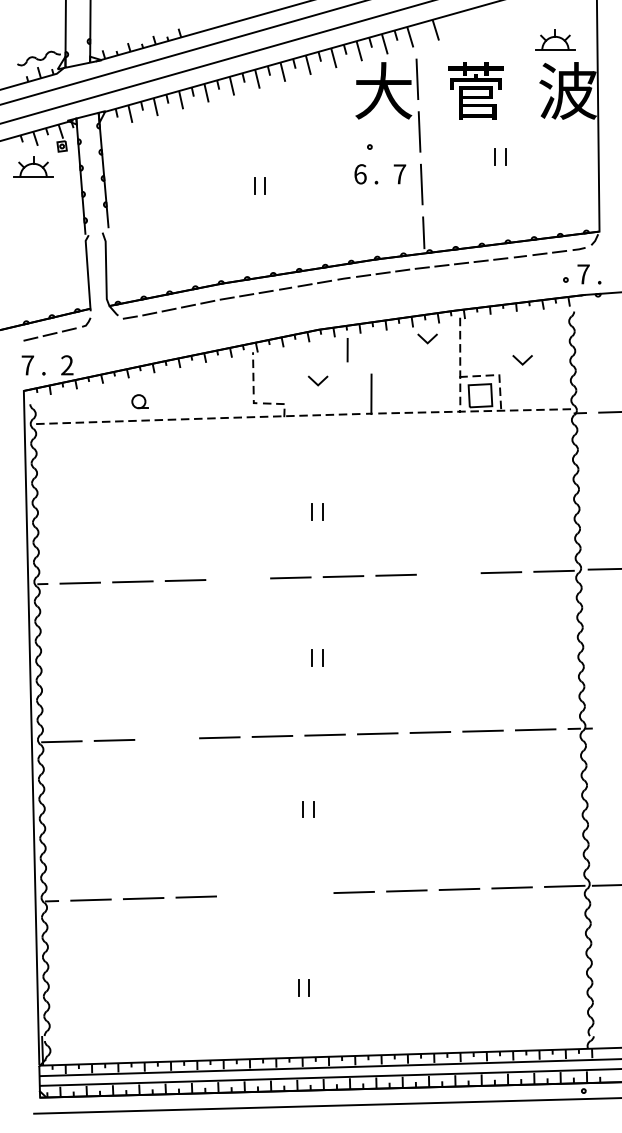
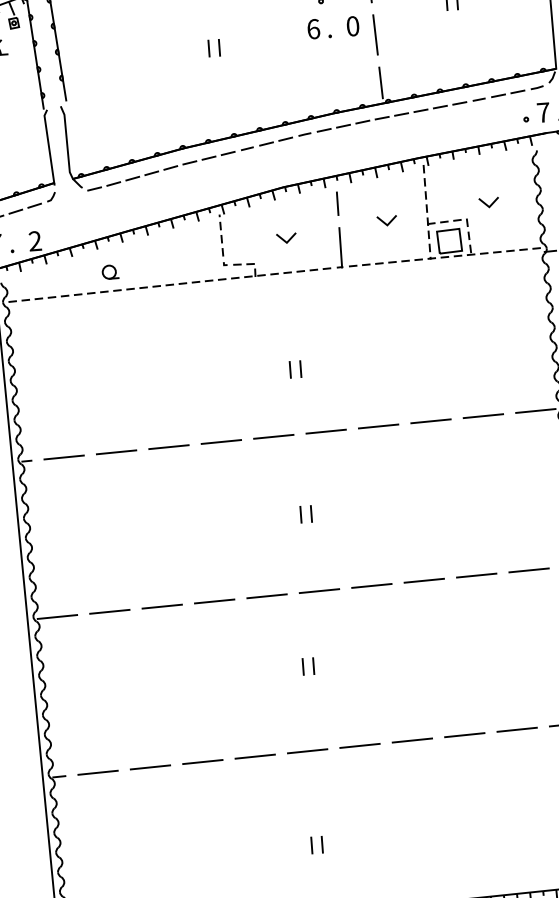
text: (399, 174) -> (352, 26), 7 -> 0
line: (425, 339) -> (384, 221), moved
line: (347, 350) -> (337, 204), moved
line: (448, 573) -> (430, 420), added
line: (237, 578) -> (220, 441), added
line: (166, 738) -> (161, 606), added
line: (301, 893) -> (307, 750), added
line: (248, 895) -> (254, 756), added

